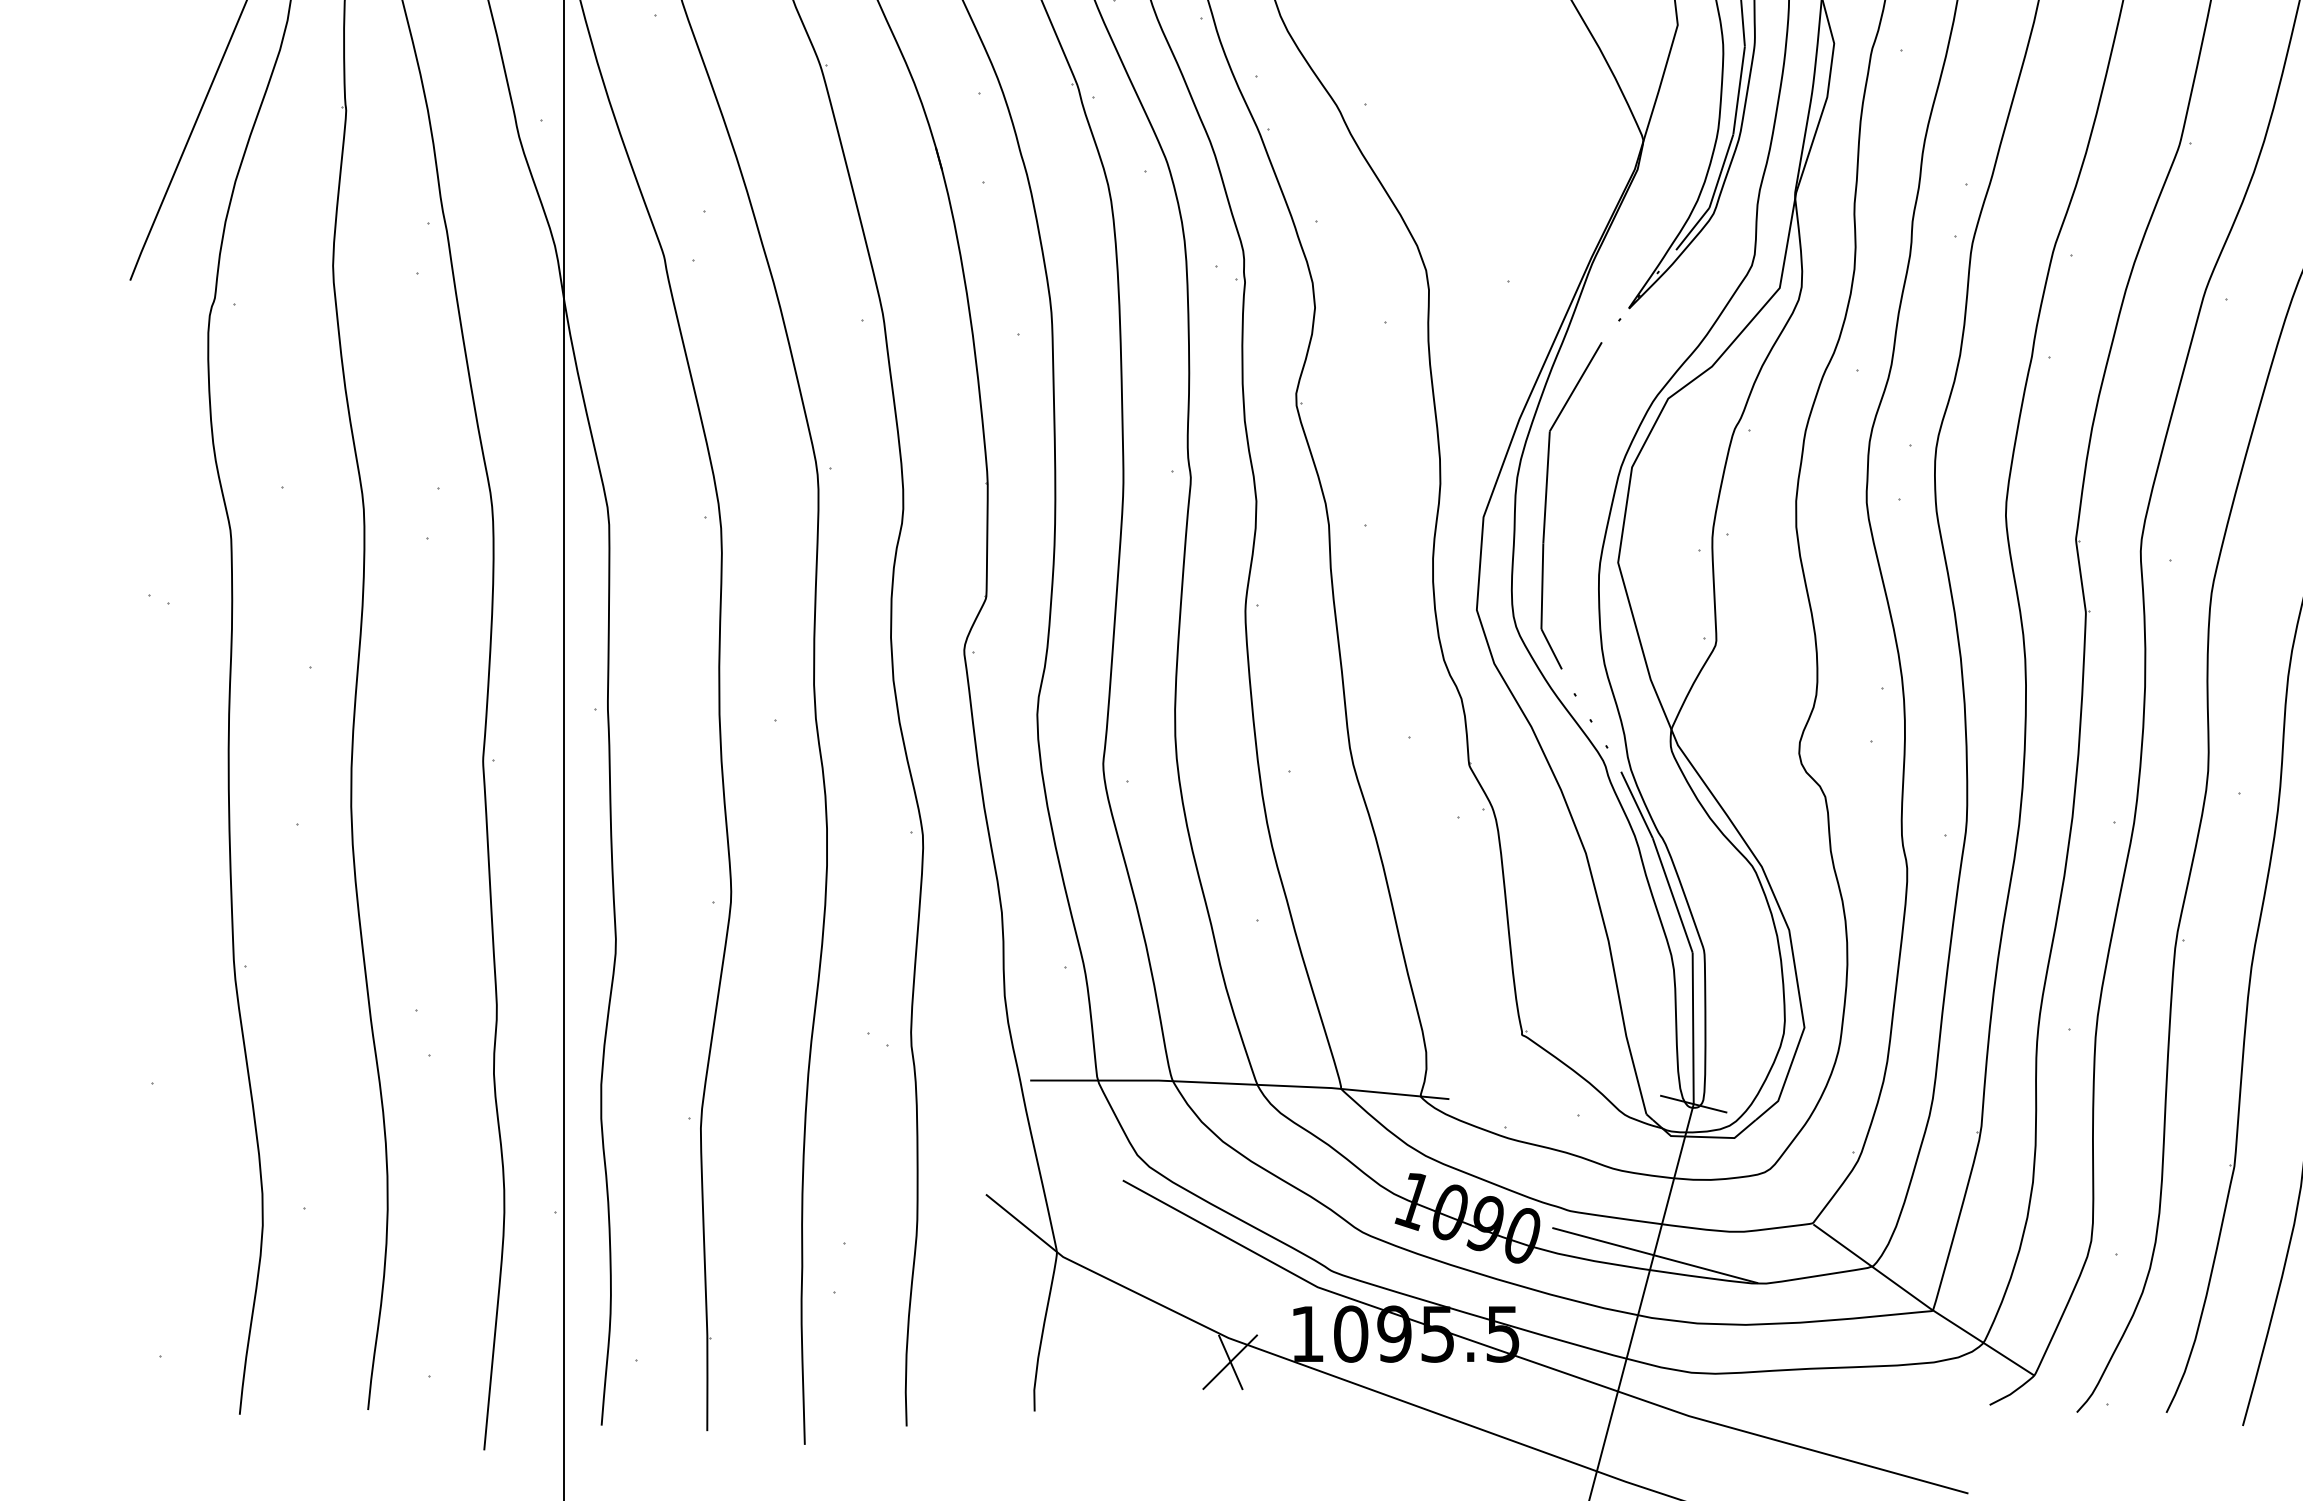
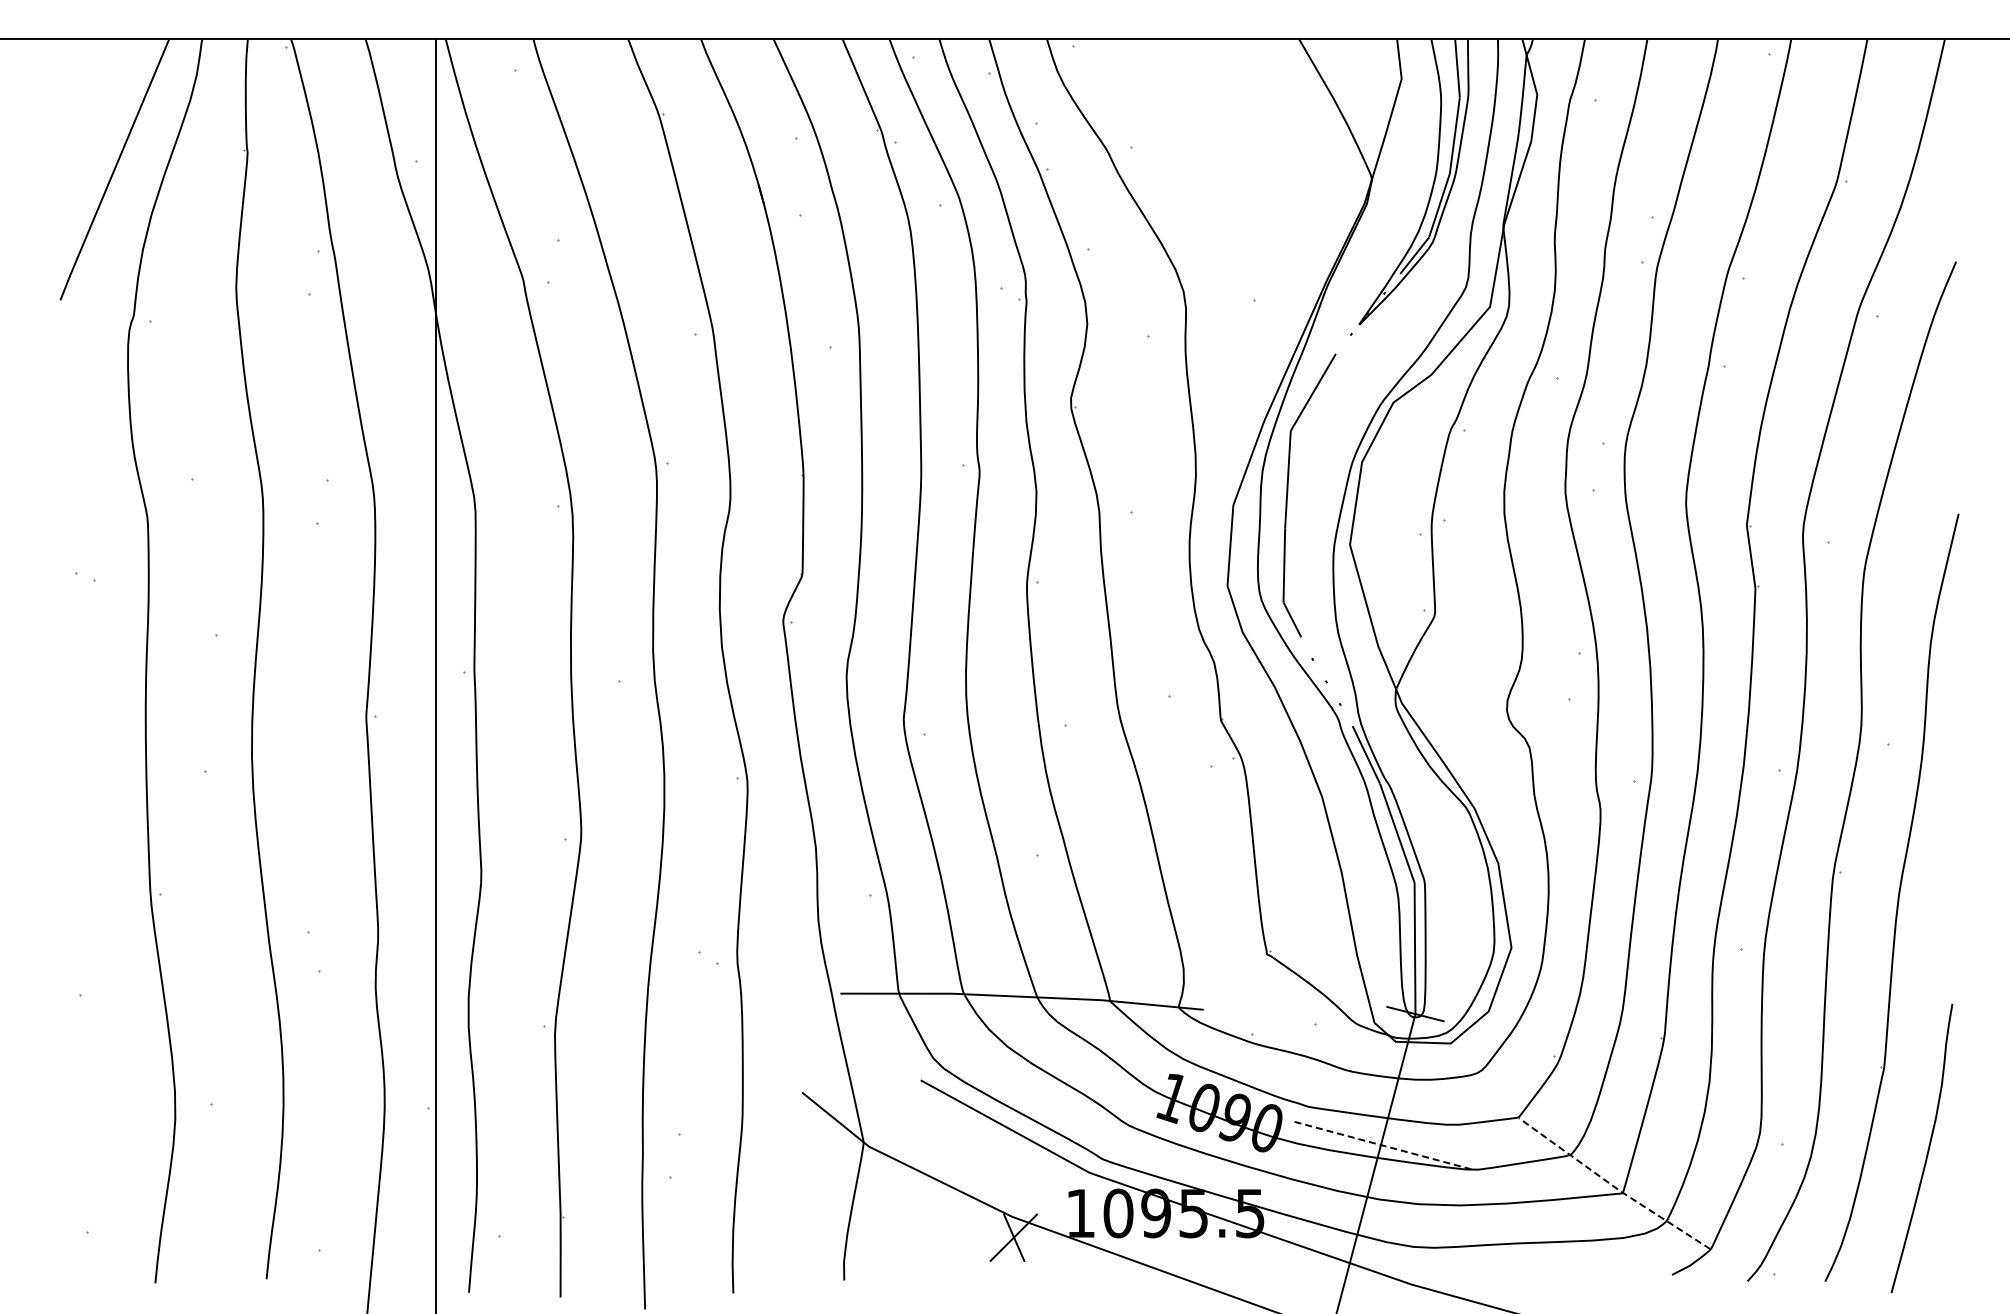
line: (1654, 1255) -> (1381, 1145), solid -> dashed
line: (1922, 1303) -> (1613, 1186), solid -> dashed

